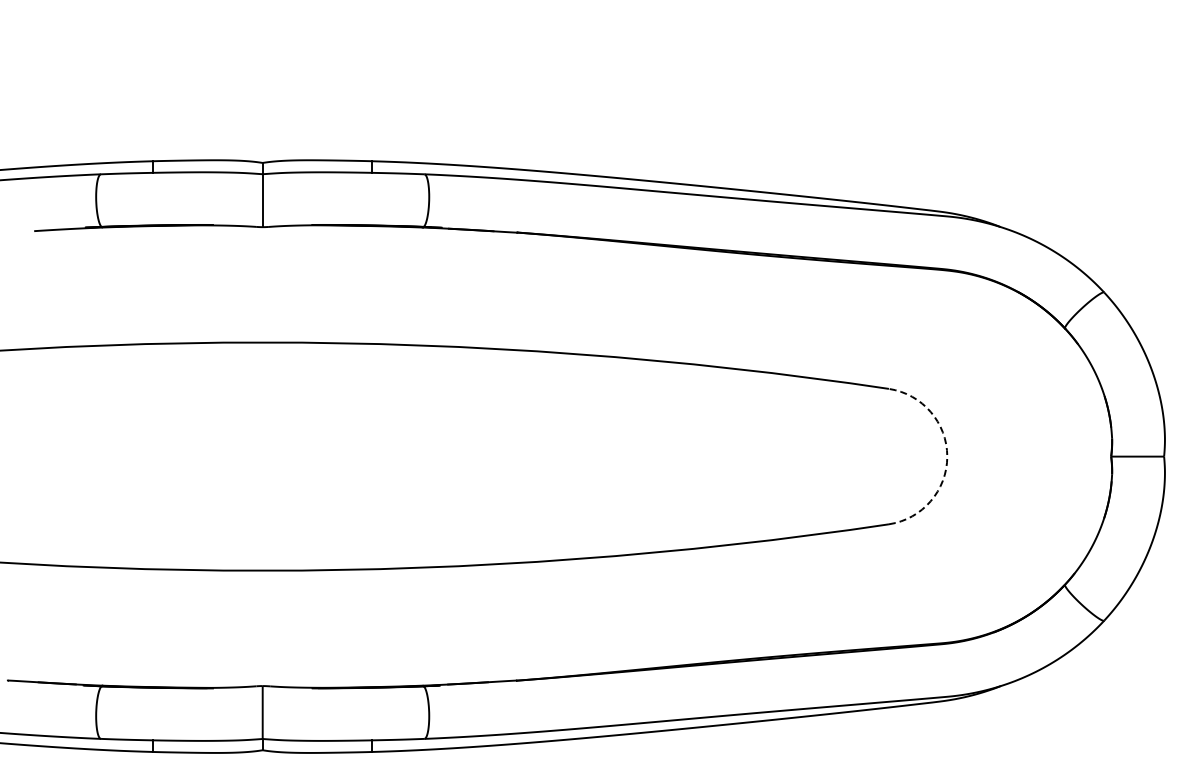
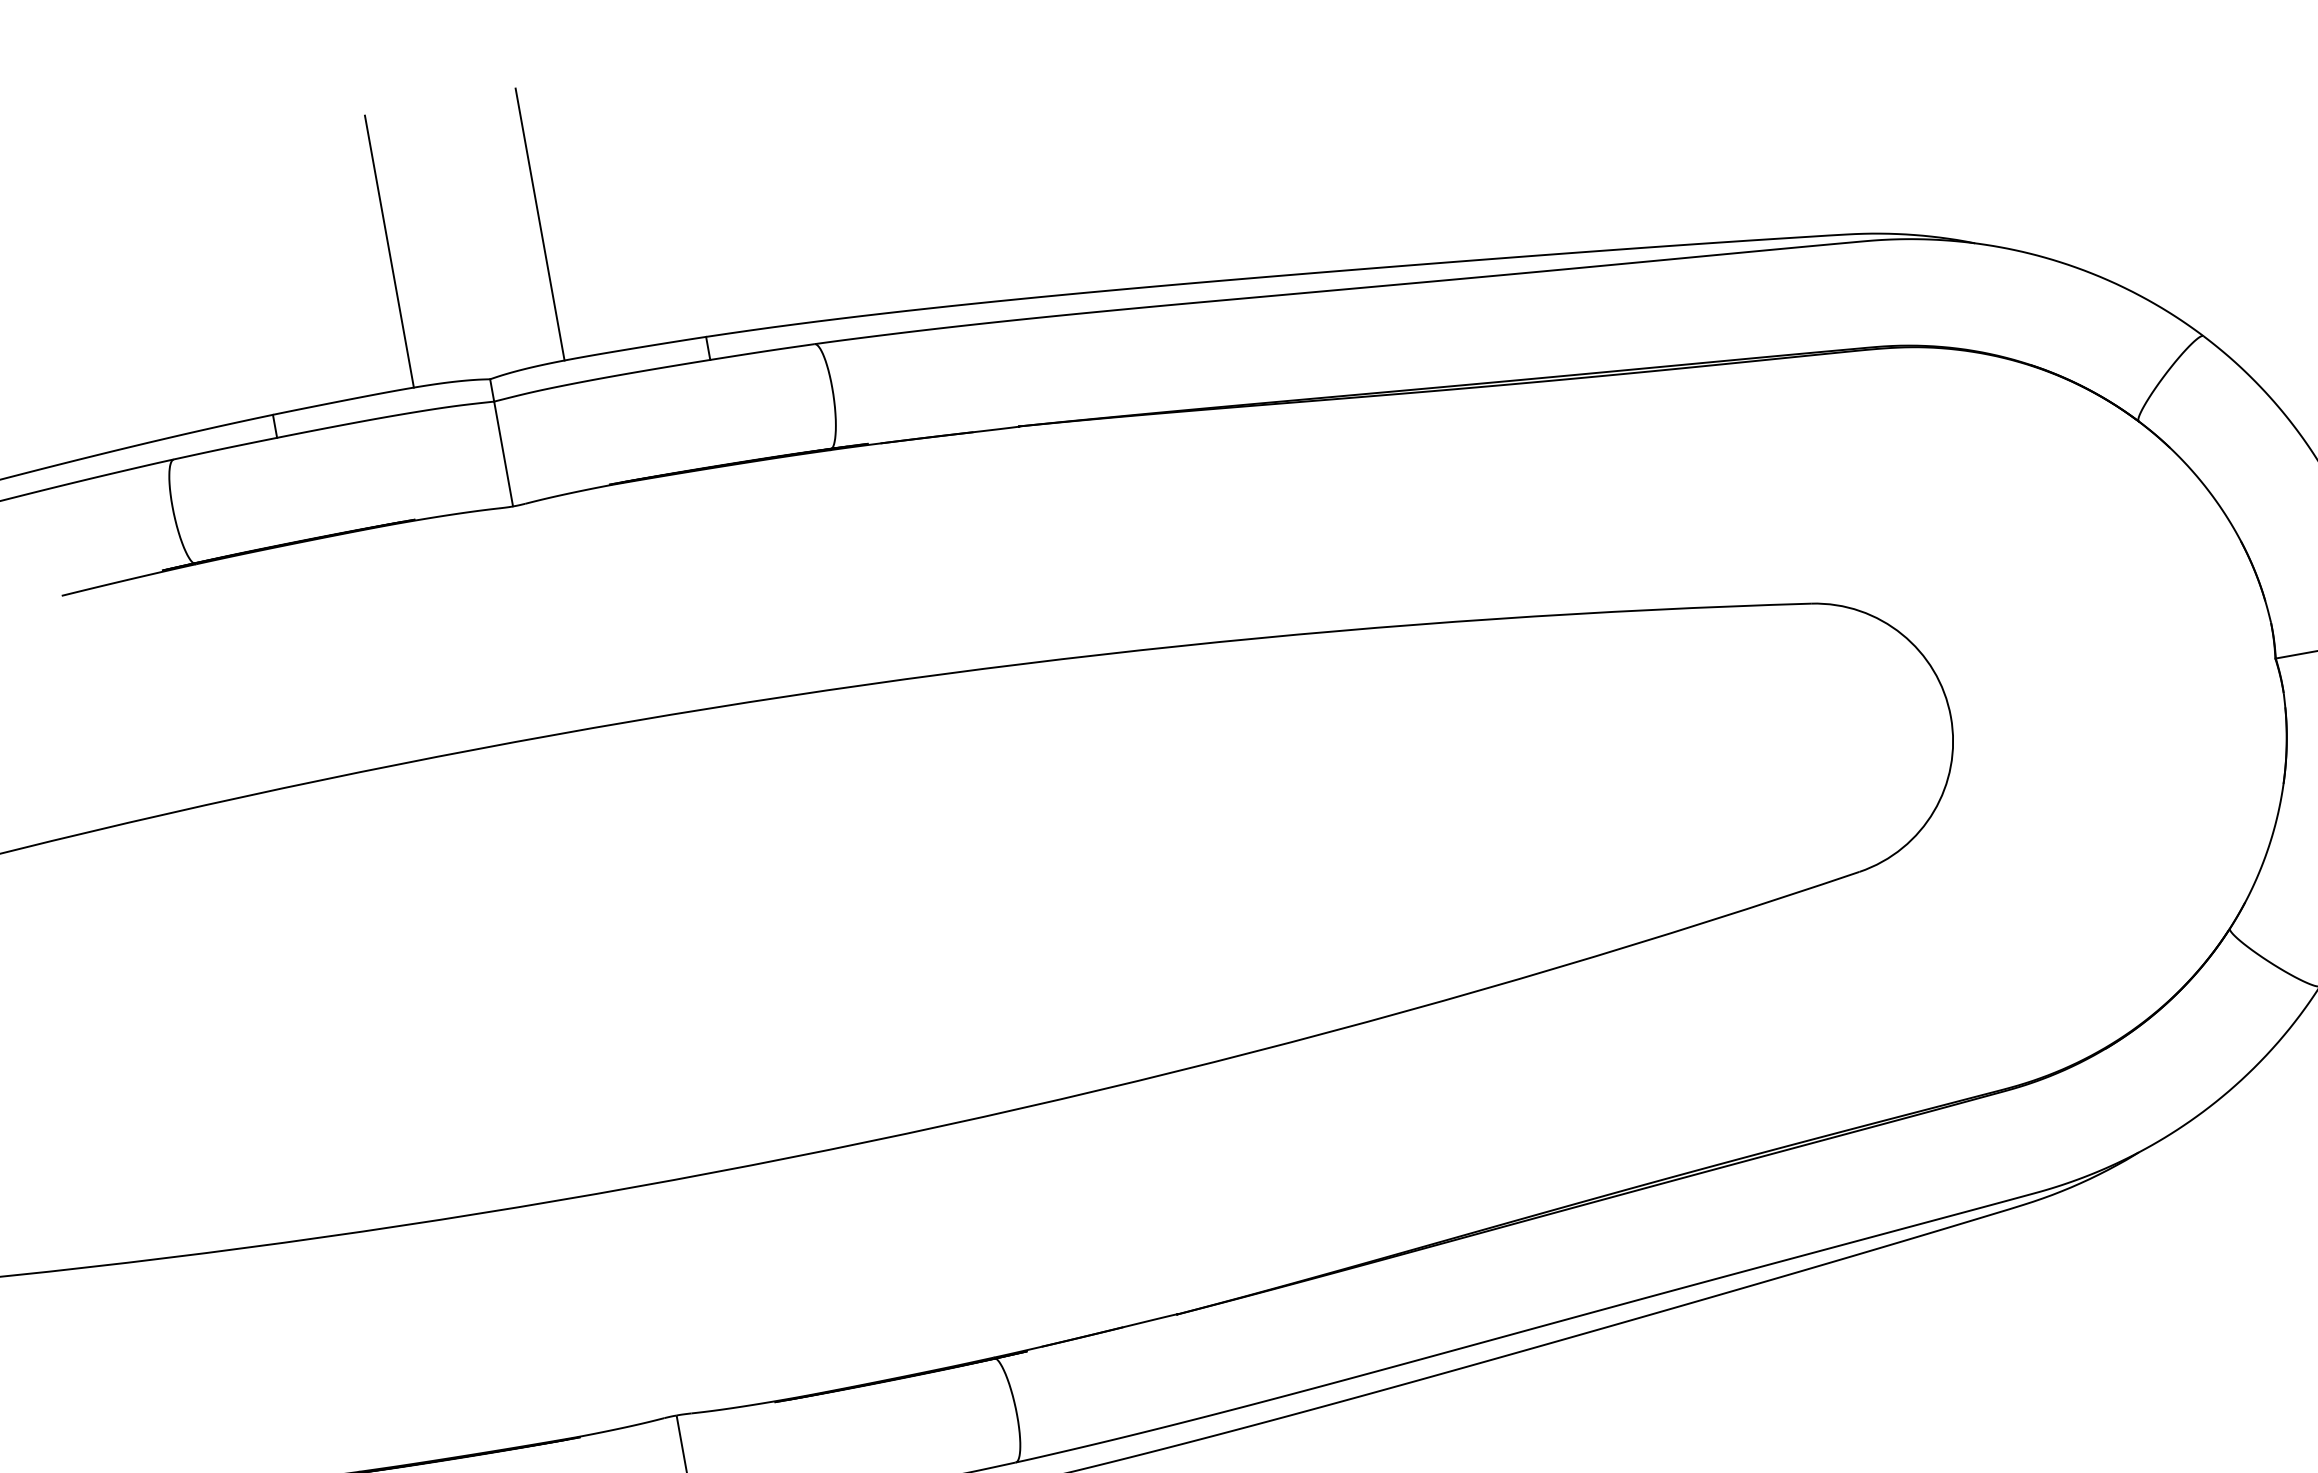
line: (224, 91) -> (389, 251), added
line: (300, 91) -> (539, 224), added
arc: (947, 456) -> (1951, 716), dashed -> solid

